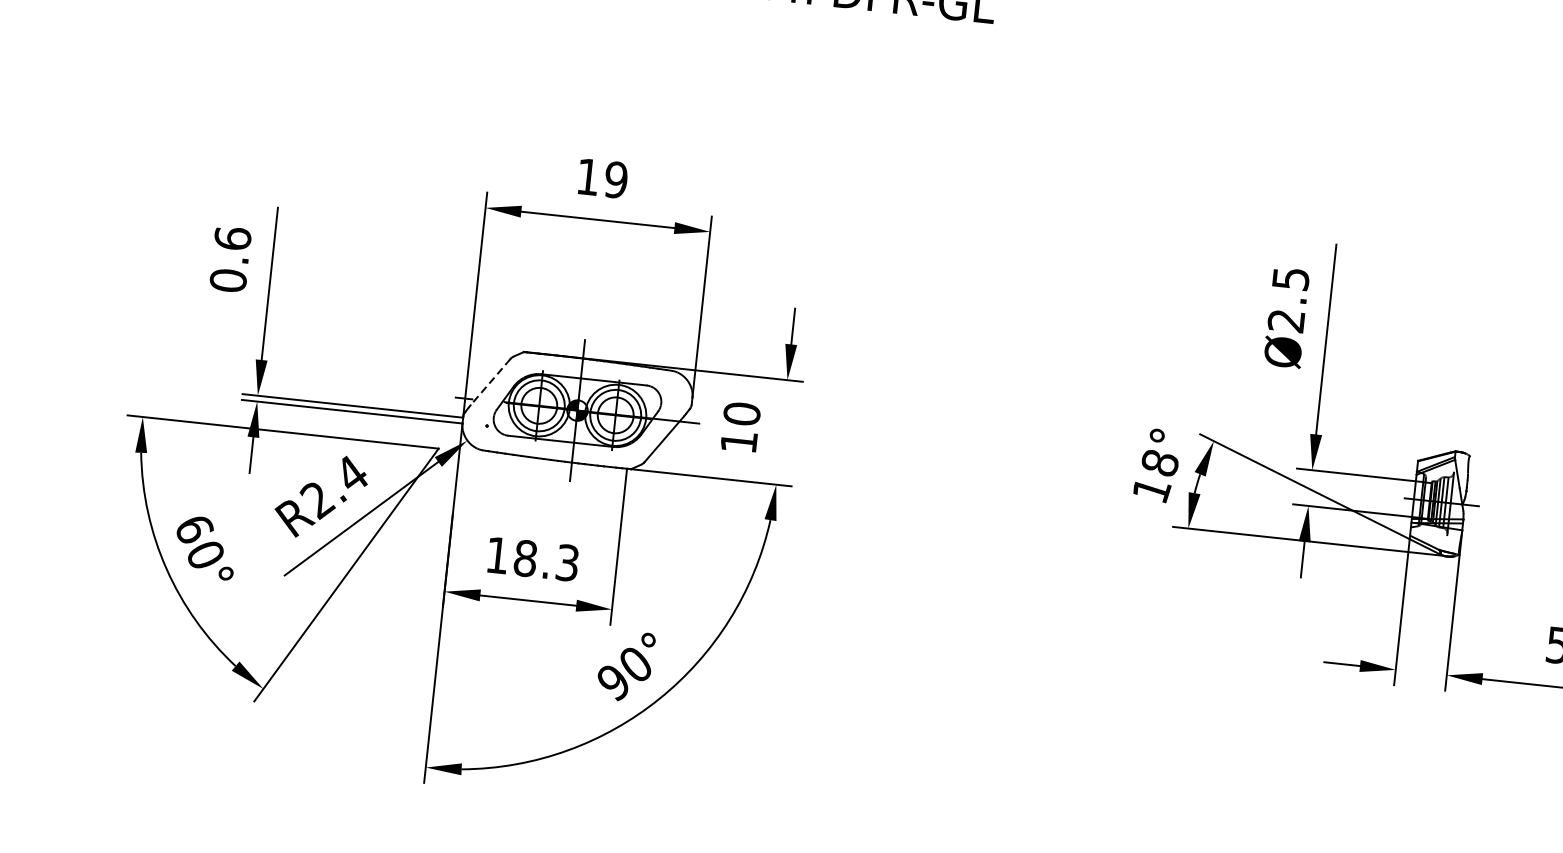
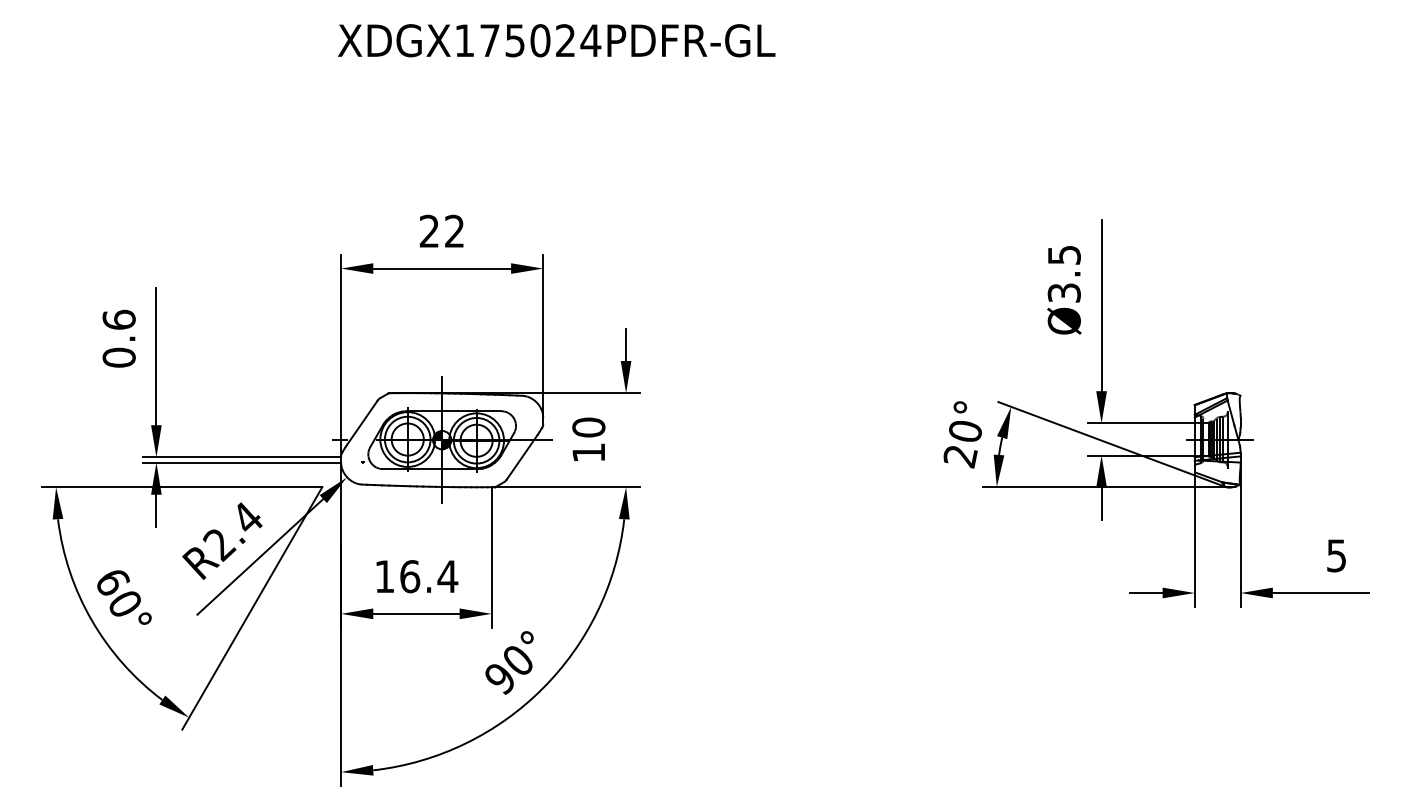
text: (601, 177) -> (441, 230), 19 -> 22
text: (1286, 320) -> (1064, 292), Ø2.5 -> Ø3.5
line: (491, 381) -> (362, 422), dashed -> solid
text: (1155, 477) -> (962, 444), 18° -> 20°
text: (547, 560) -> (429, 576), 18.3 -> 16.4

